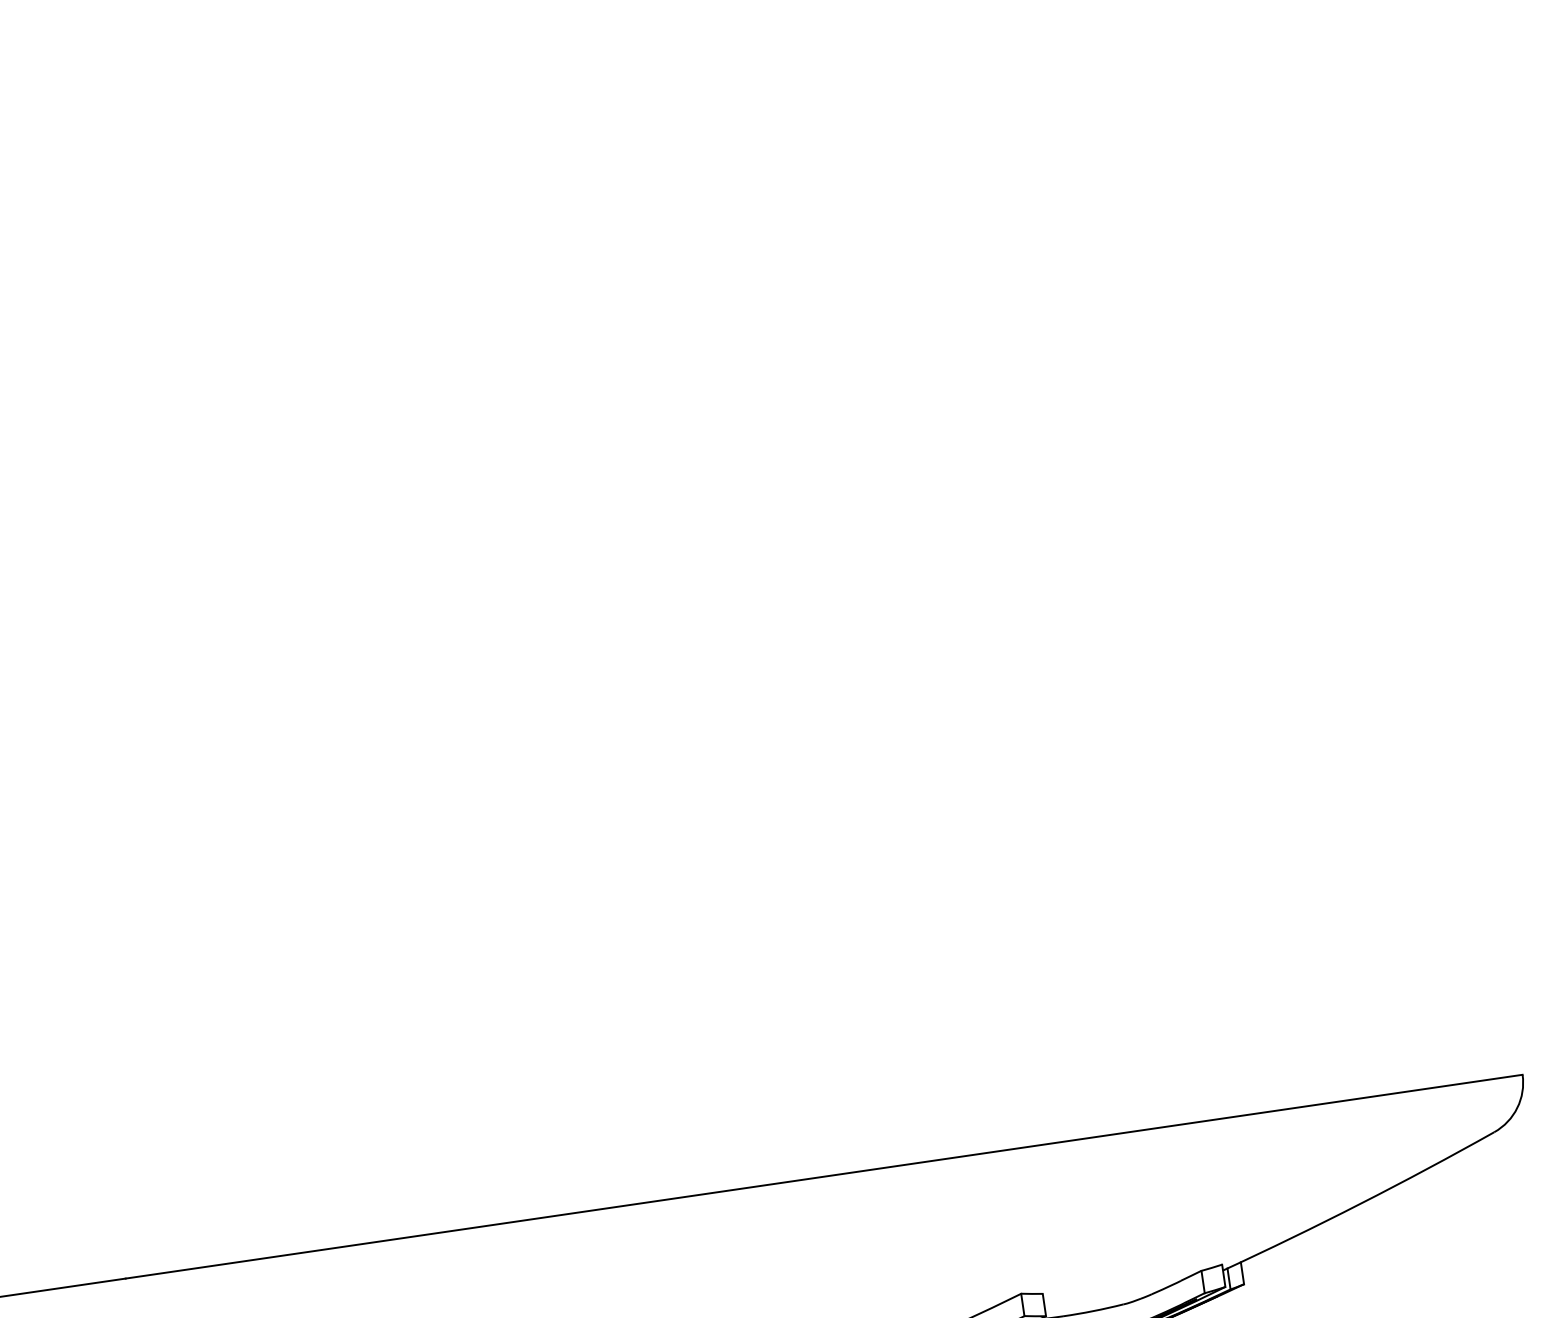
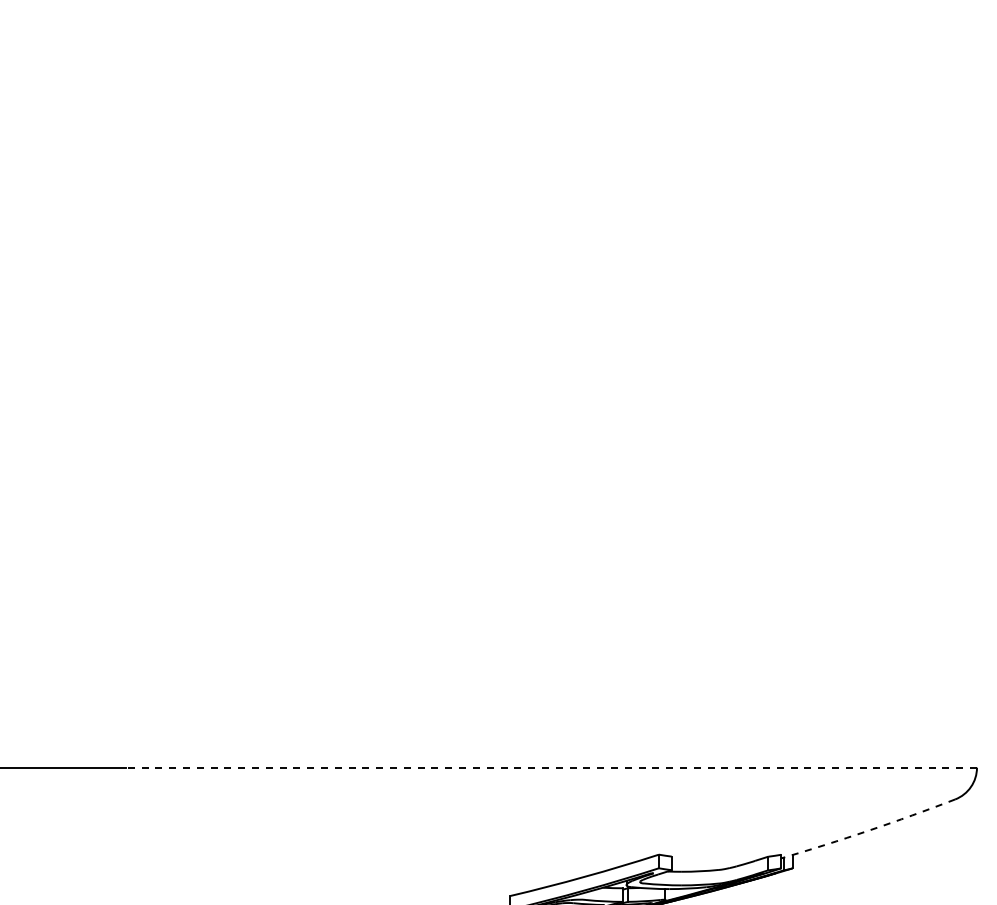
line: (824, 1176) -> (551, 767), solid -> dashed
arc: (1359, 1203) -> (868, 830), solid -> dashed

